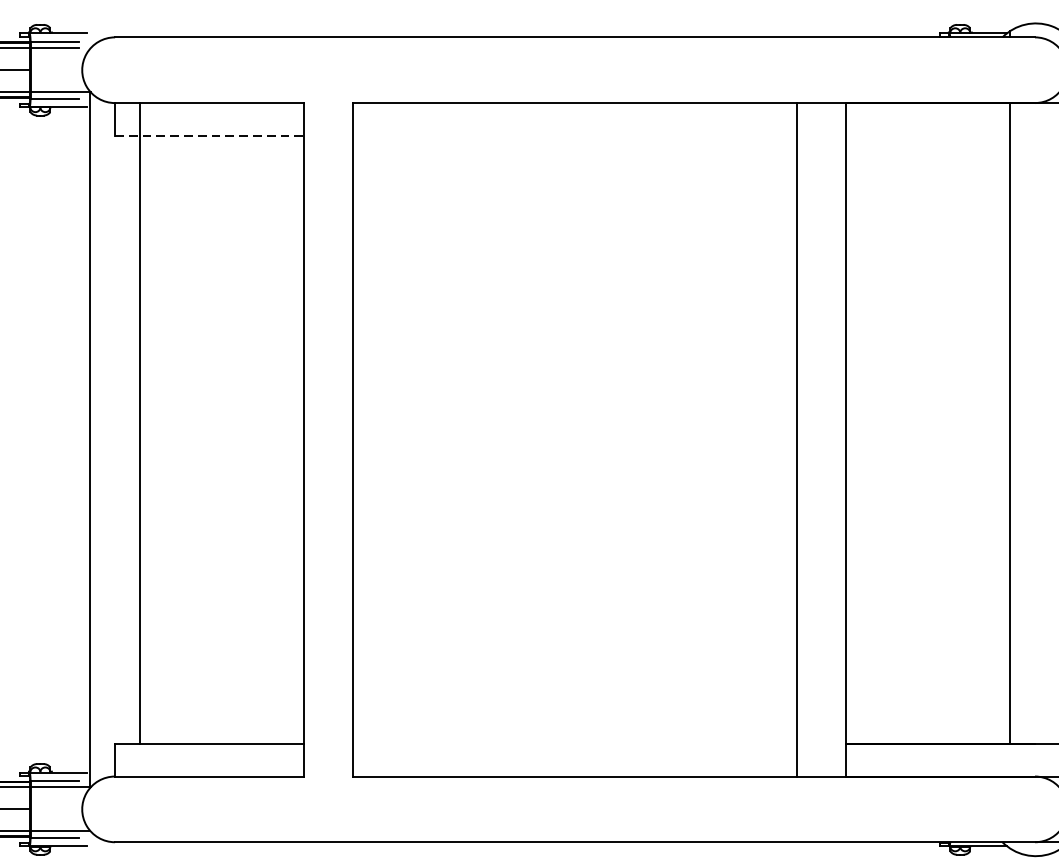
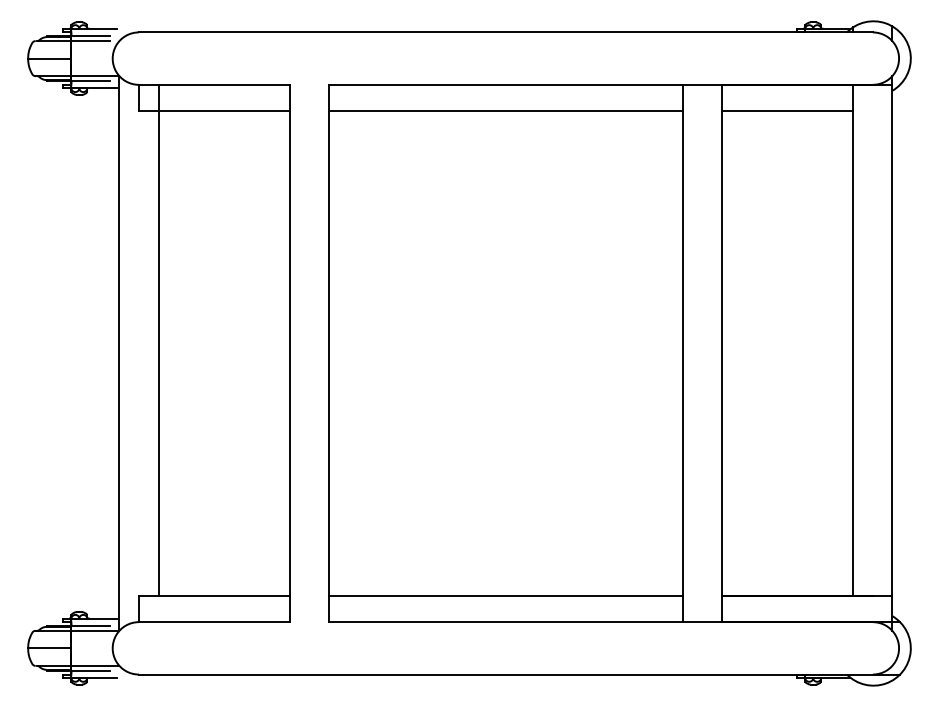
line: (209, 136) -> (214, 111), dashed -> solid
line: (574, 136) -> (505, 111), added
line: (928, 136) -> (787, 111), added
line: (574, 743) -> (505, 595), added

